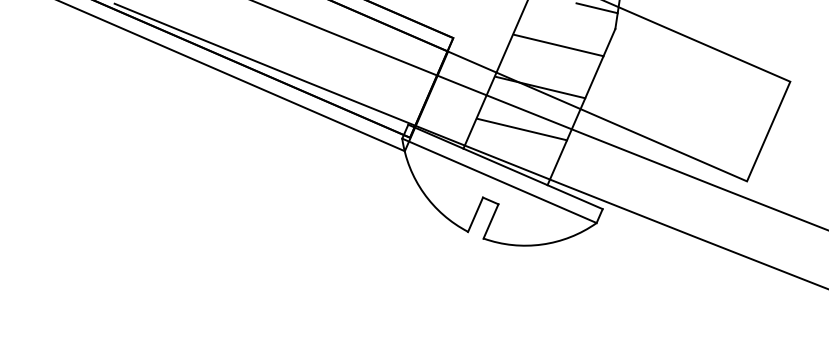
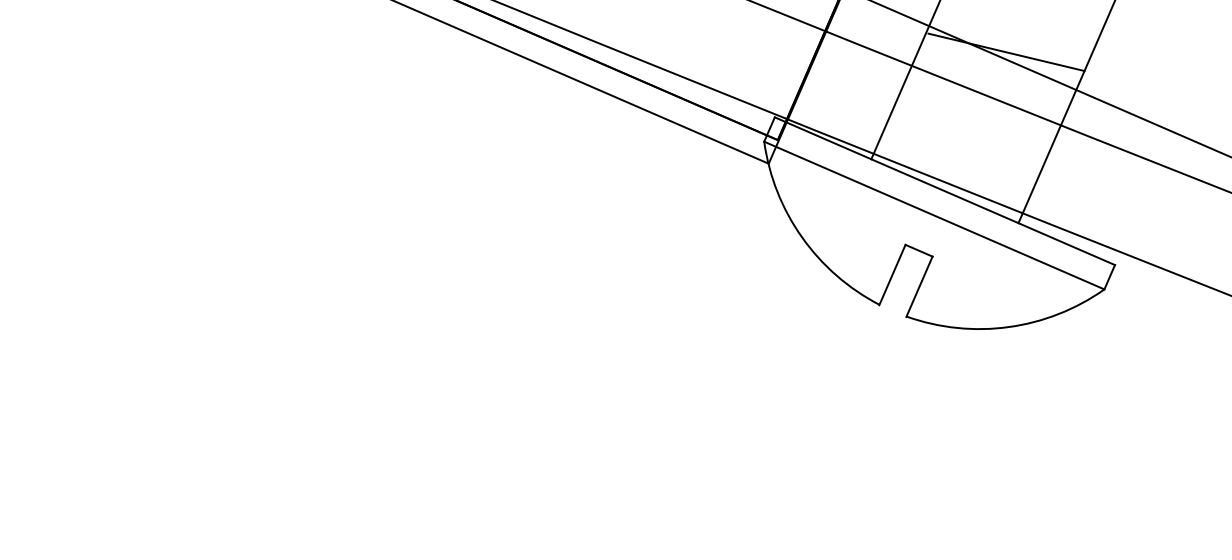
line: (522, 129) -> (974, 125), removed

